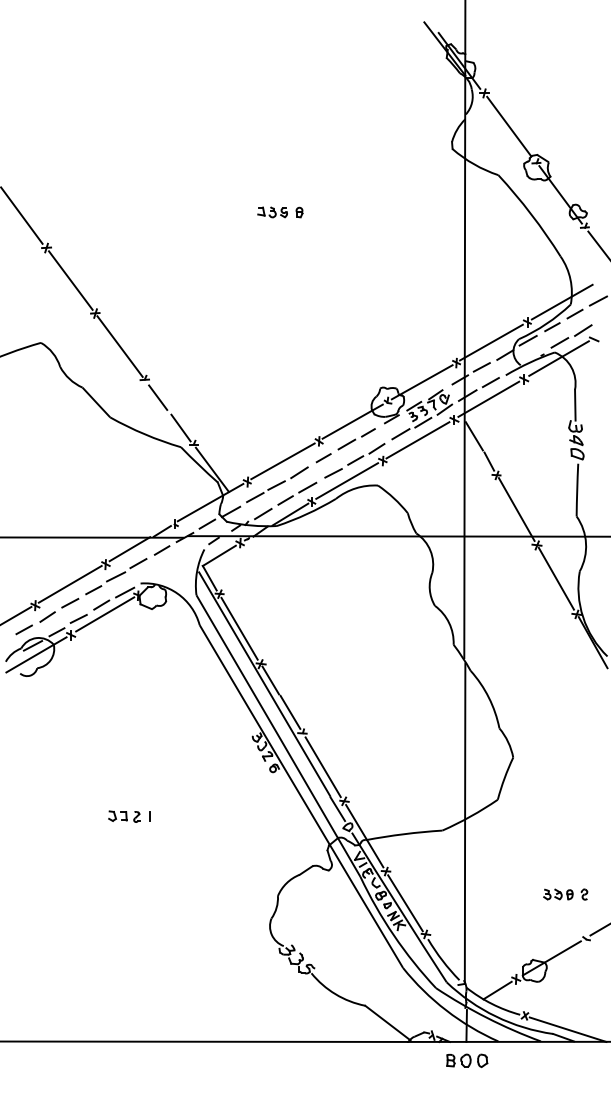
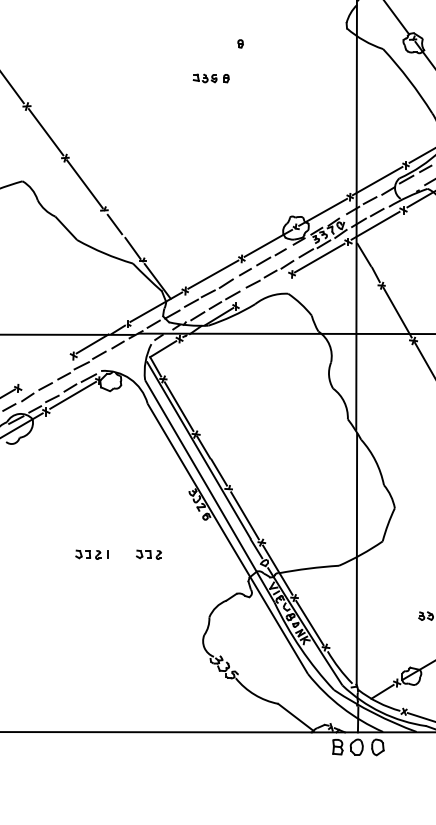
part: (317, 168) -> (240, 43), added
line: (347, 480) -> (264, 289), removed
line: (69, 583) -> (45, 370), removed
part: (201, 816) -> (149, 554), added
part: (467, 1060) -> (358, 746), size x1.6

